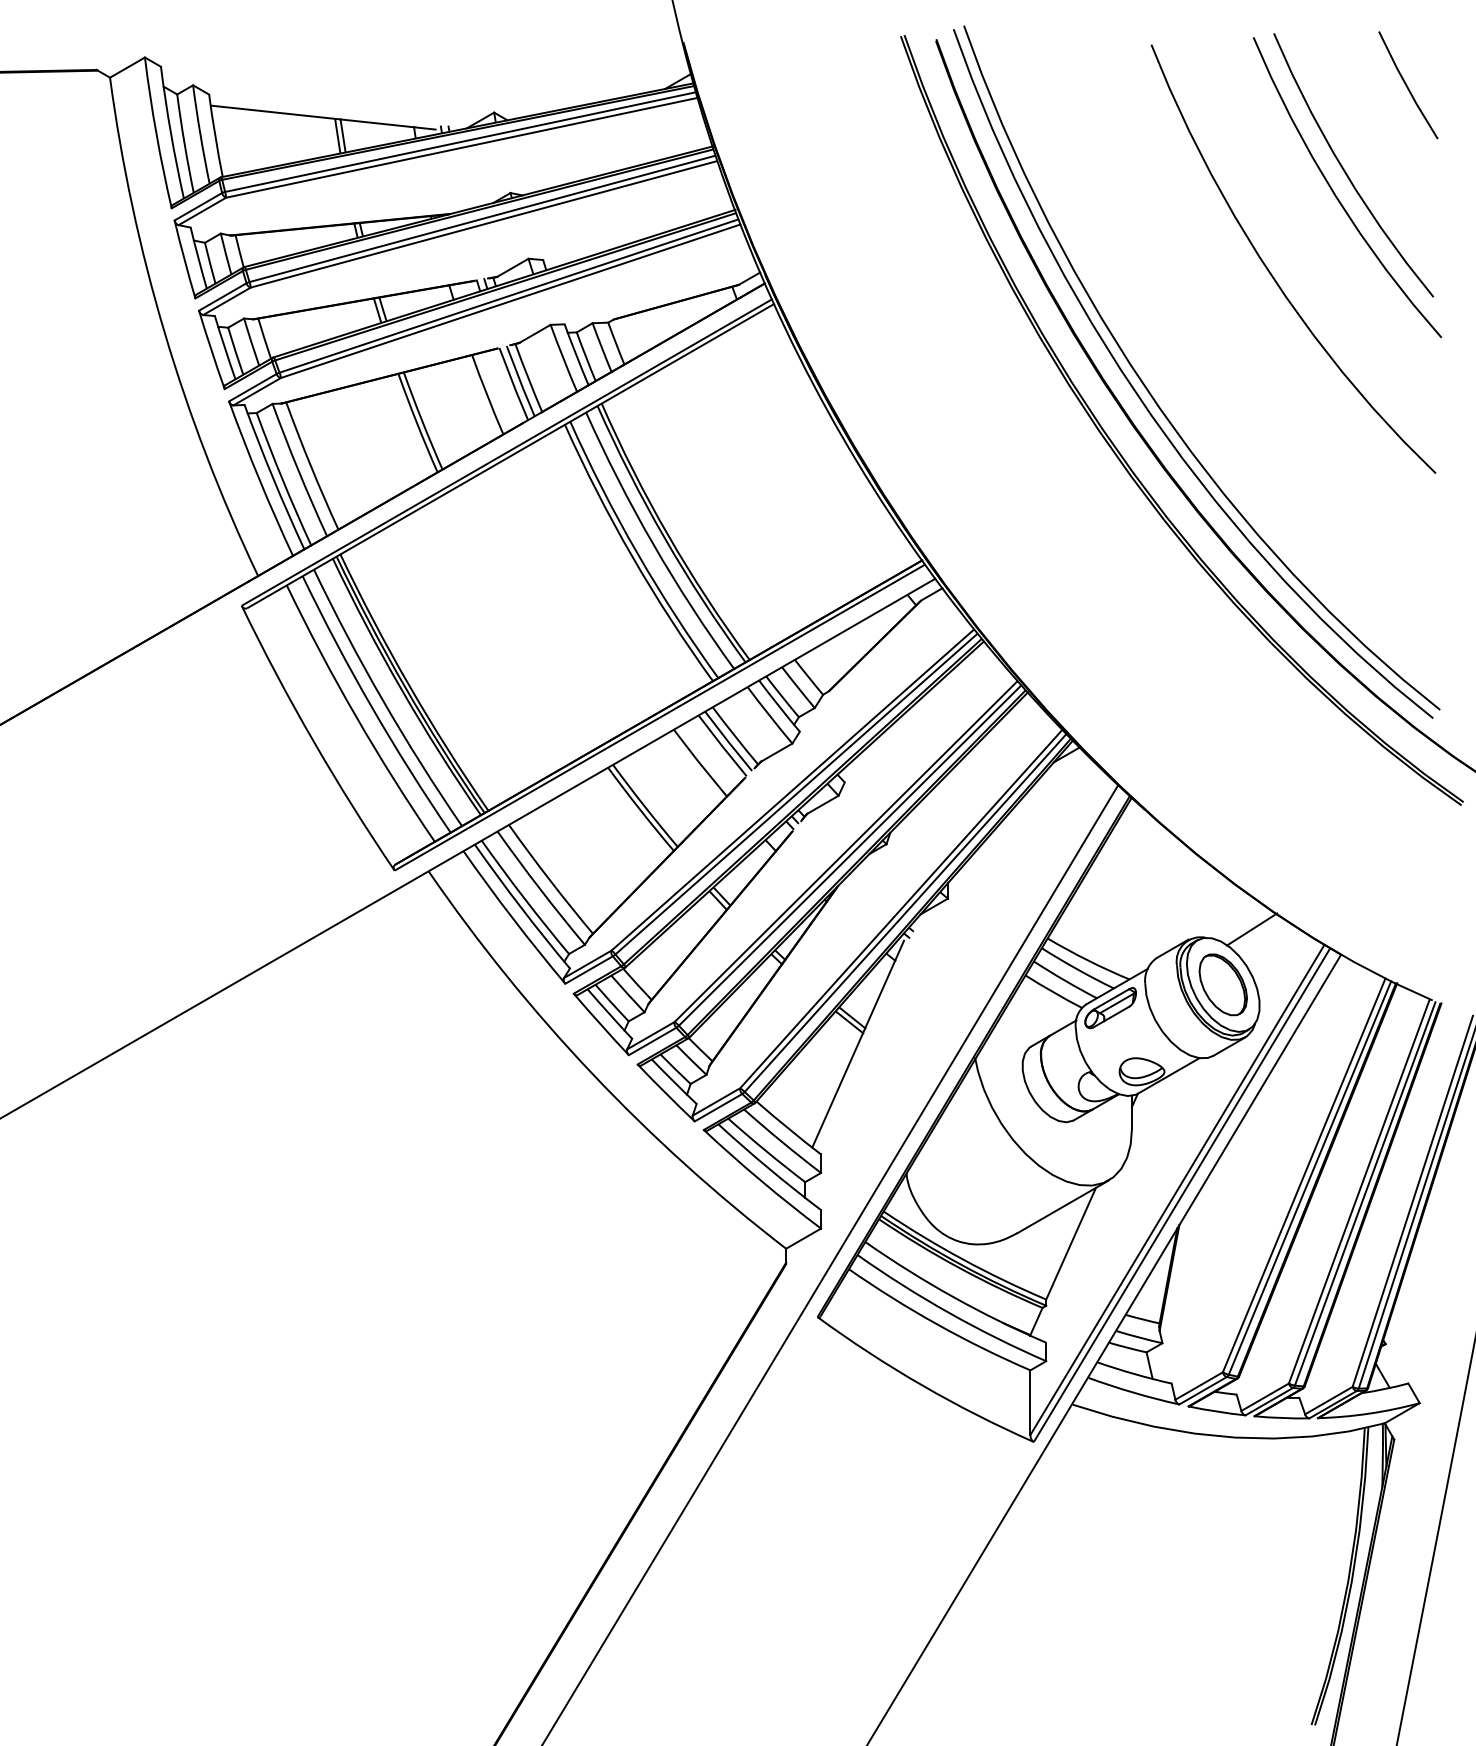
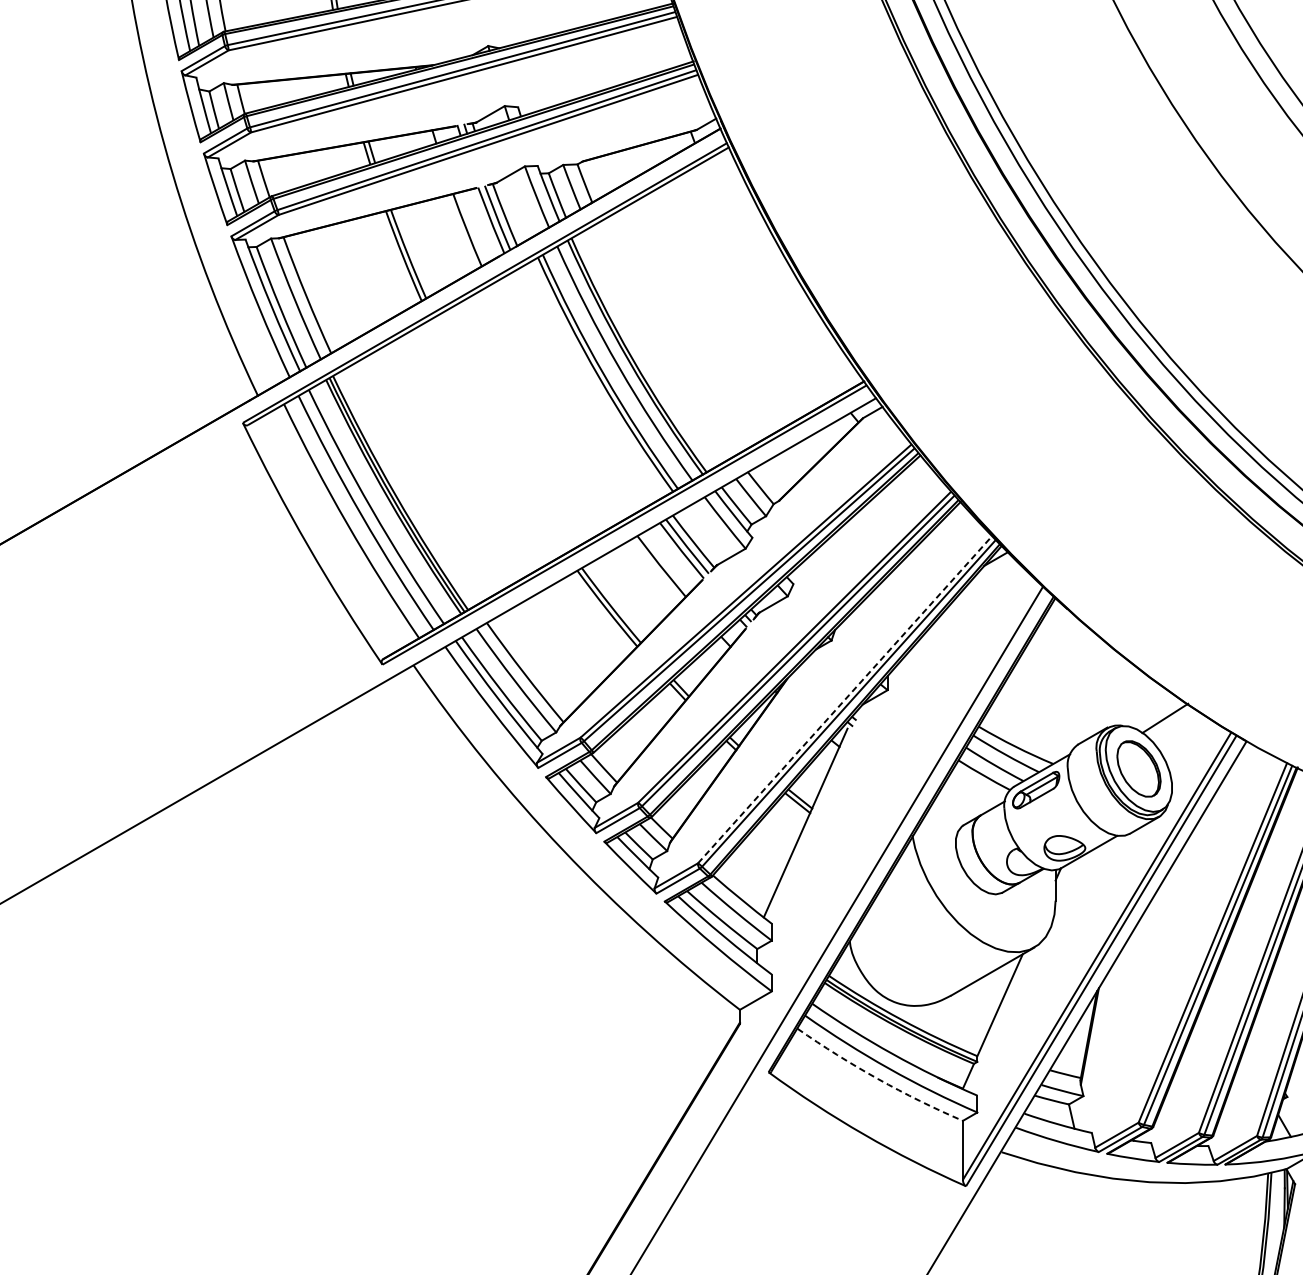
line: (901, 908) -> (845, 699), solid -> dashed
arc: (937, 1324) -> (878, 1079), solid -> dashed

